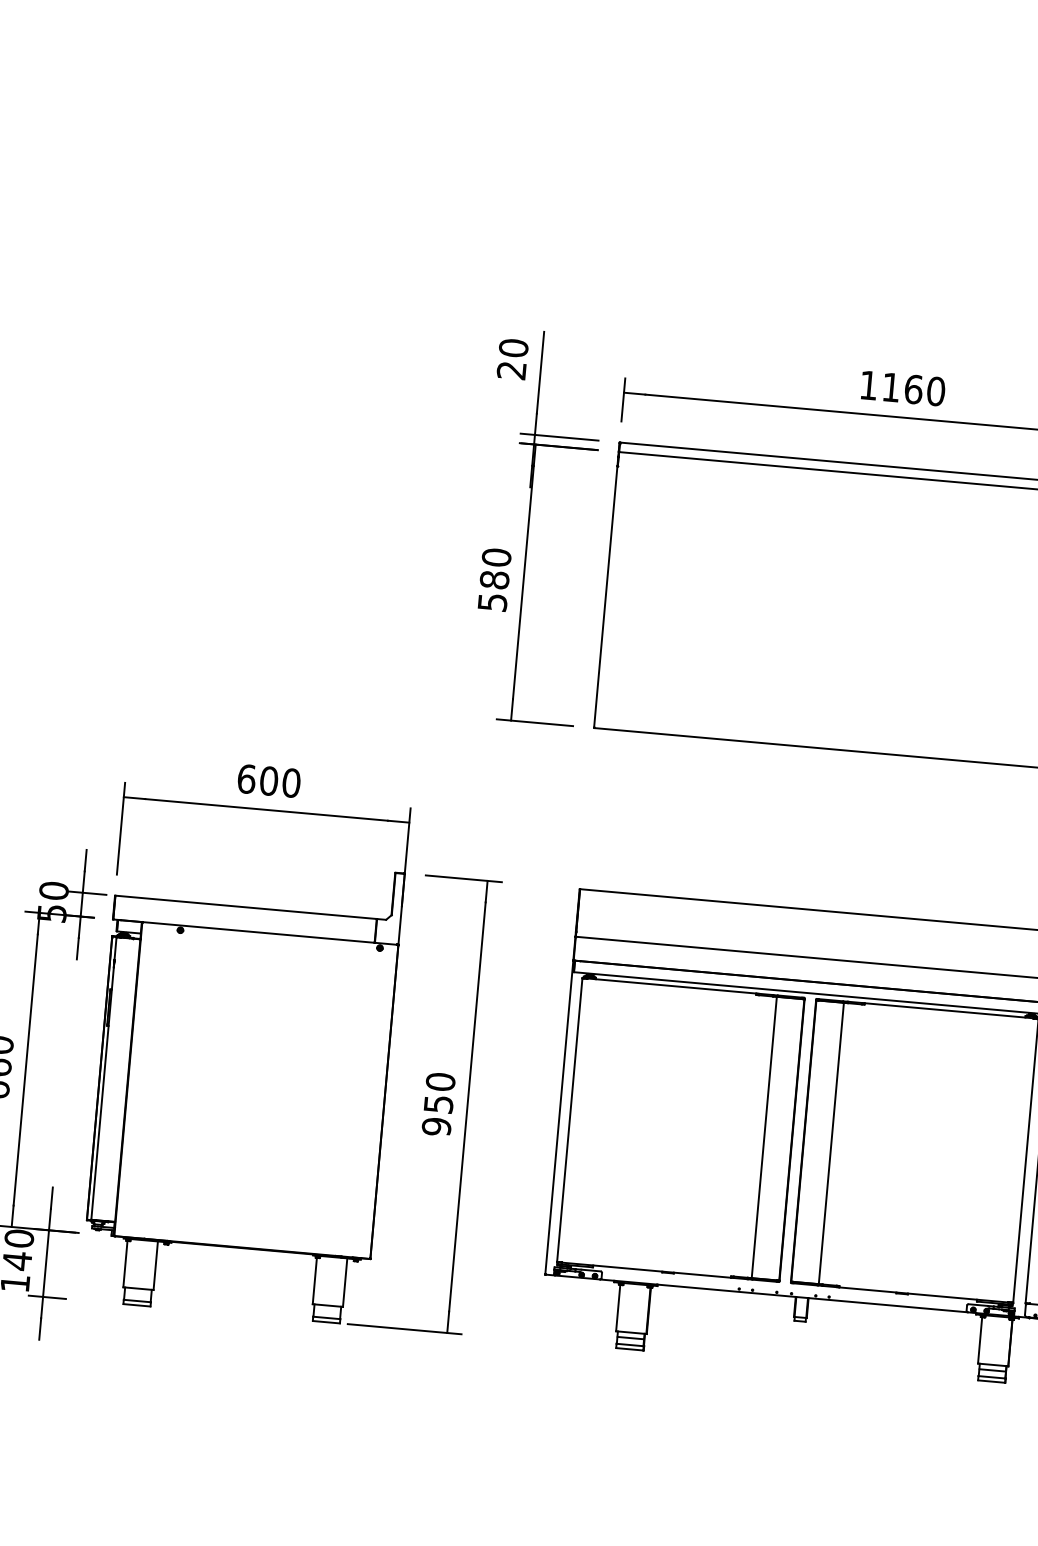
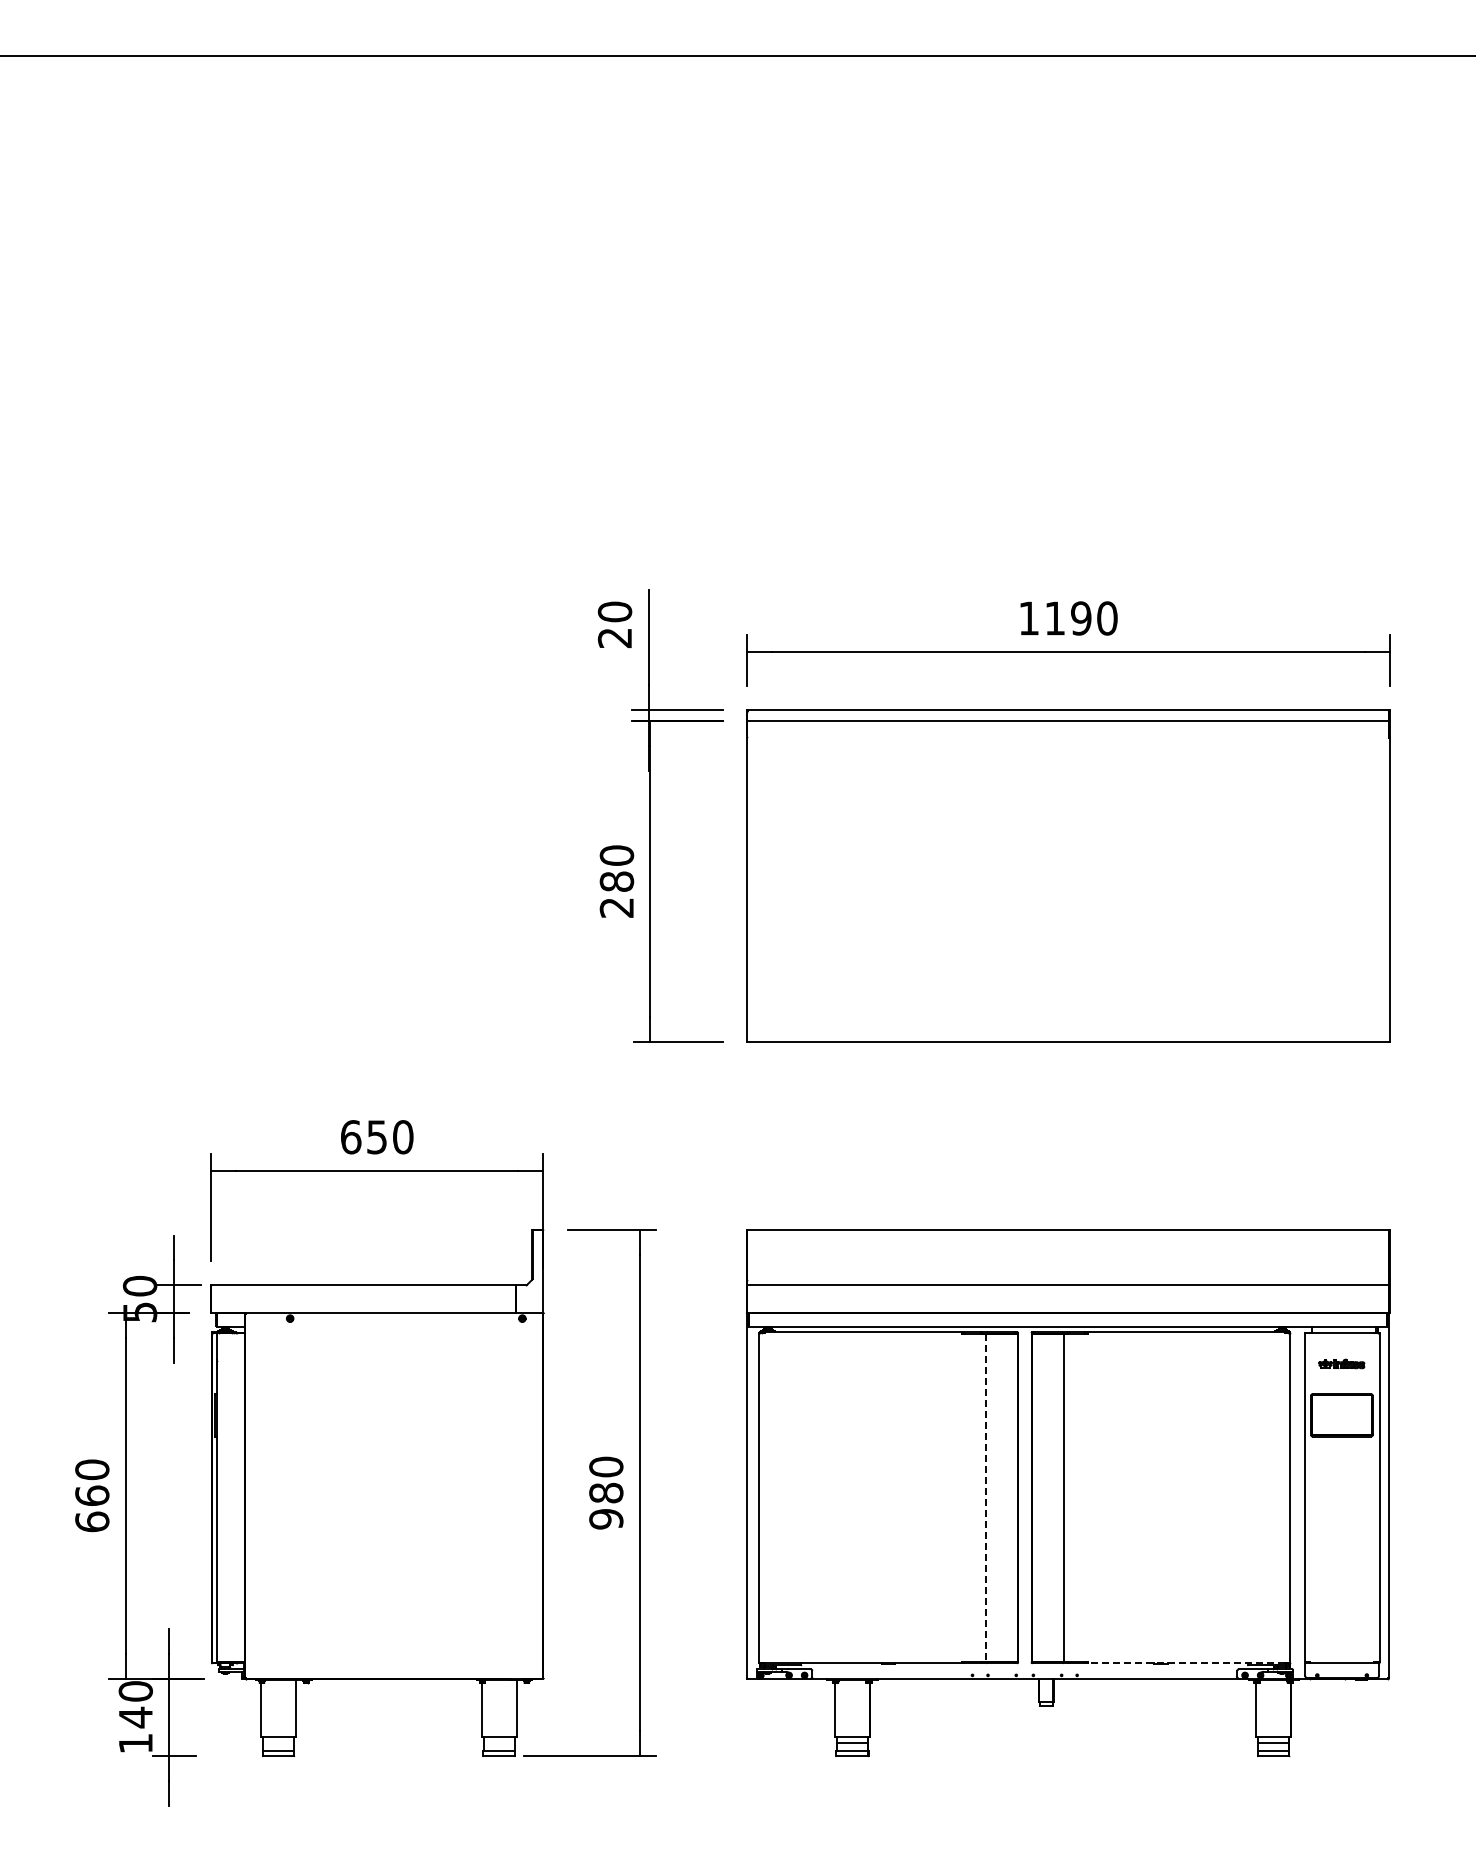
text: (913, 389) -> (1081, 618), 1160 -> 1190
text: (492, 602) -> (616, 907), 580 -> 280
text: (268, 781) -> (376, 1137), 600 -> 650
text: (438, 1103) -> (606, 1492), 950 -> 980
line: (764, 1137) -> (985, 1497), solid -> dashed
line: (923, 1295) -> (1185, 1663), solid -> dashed

